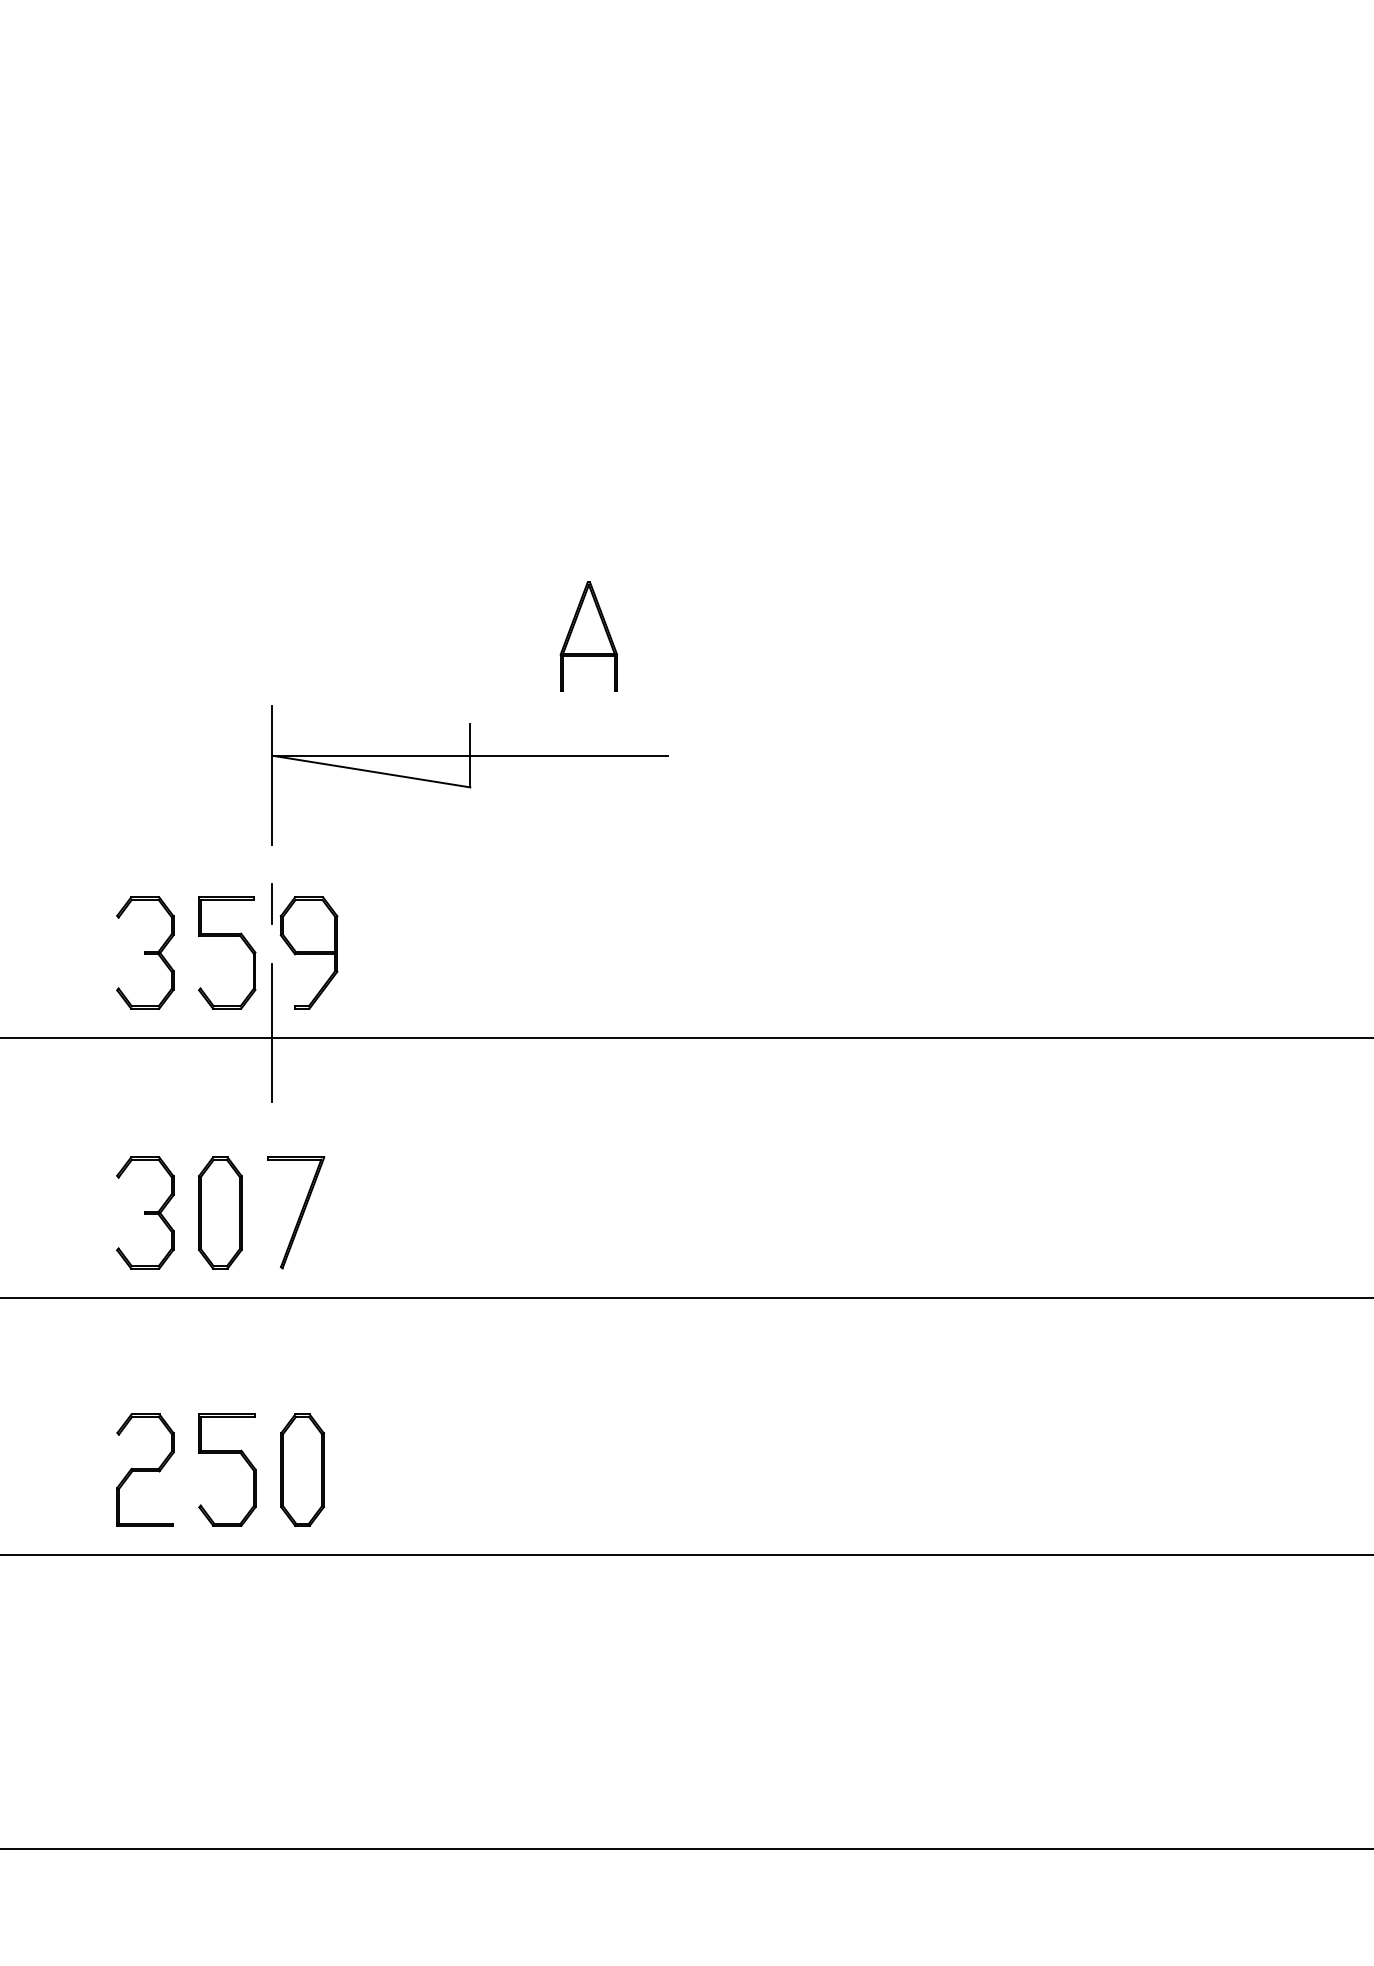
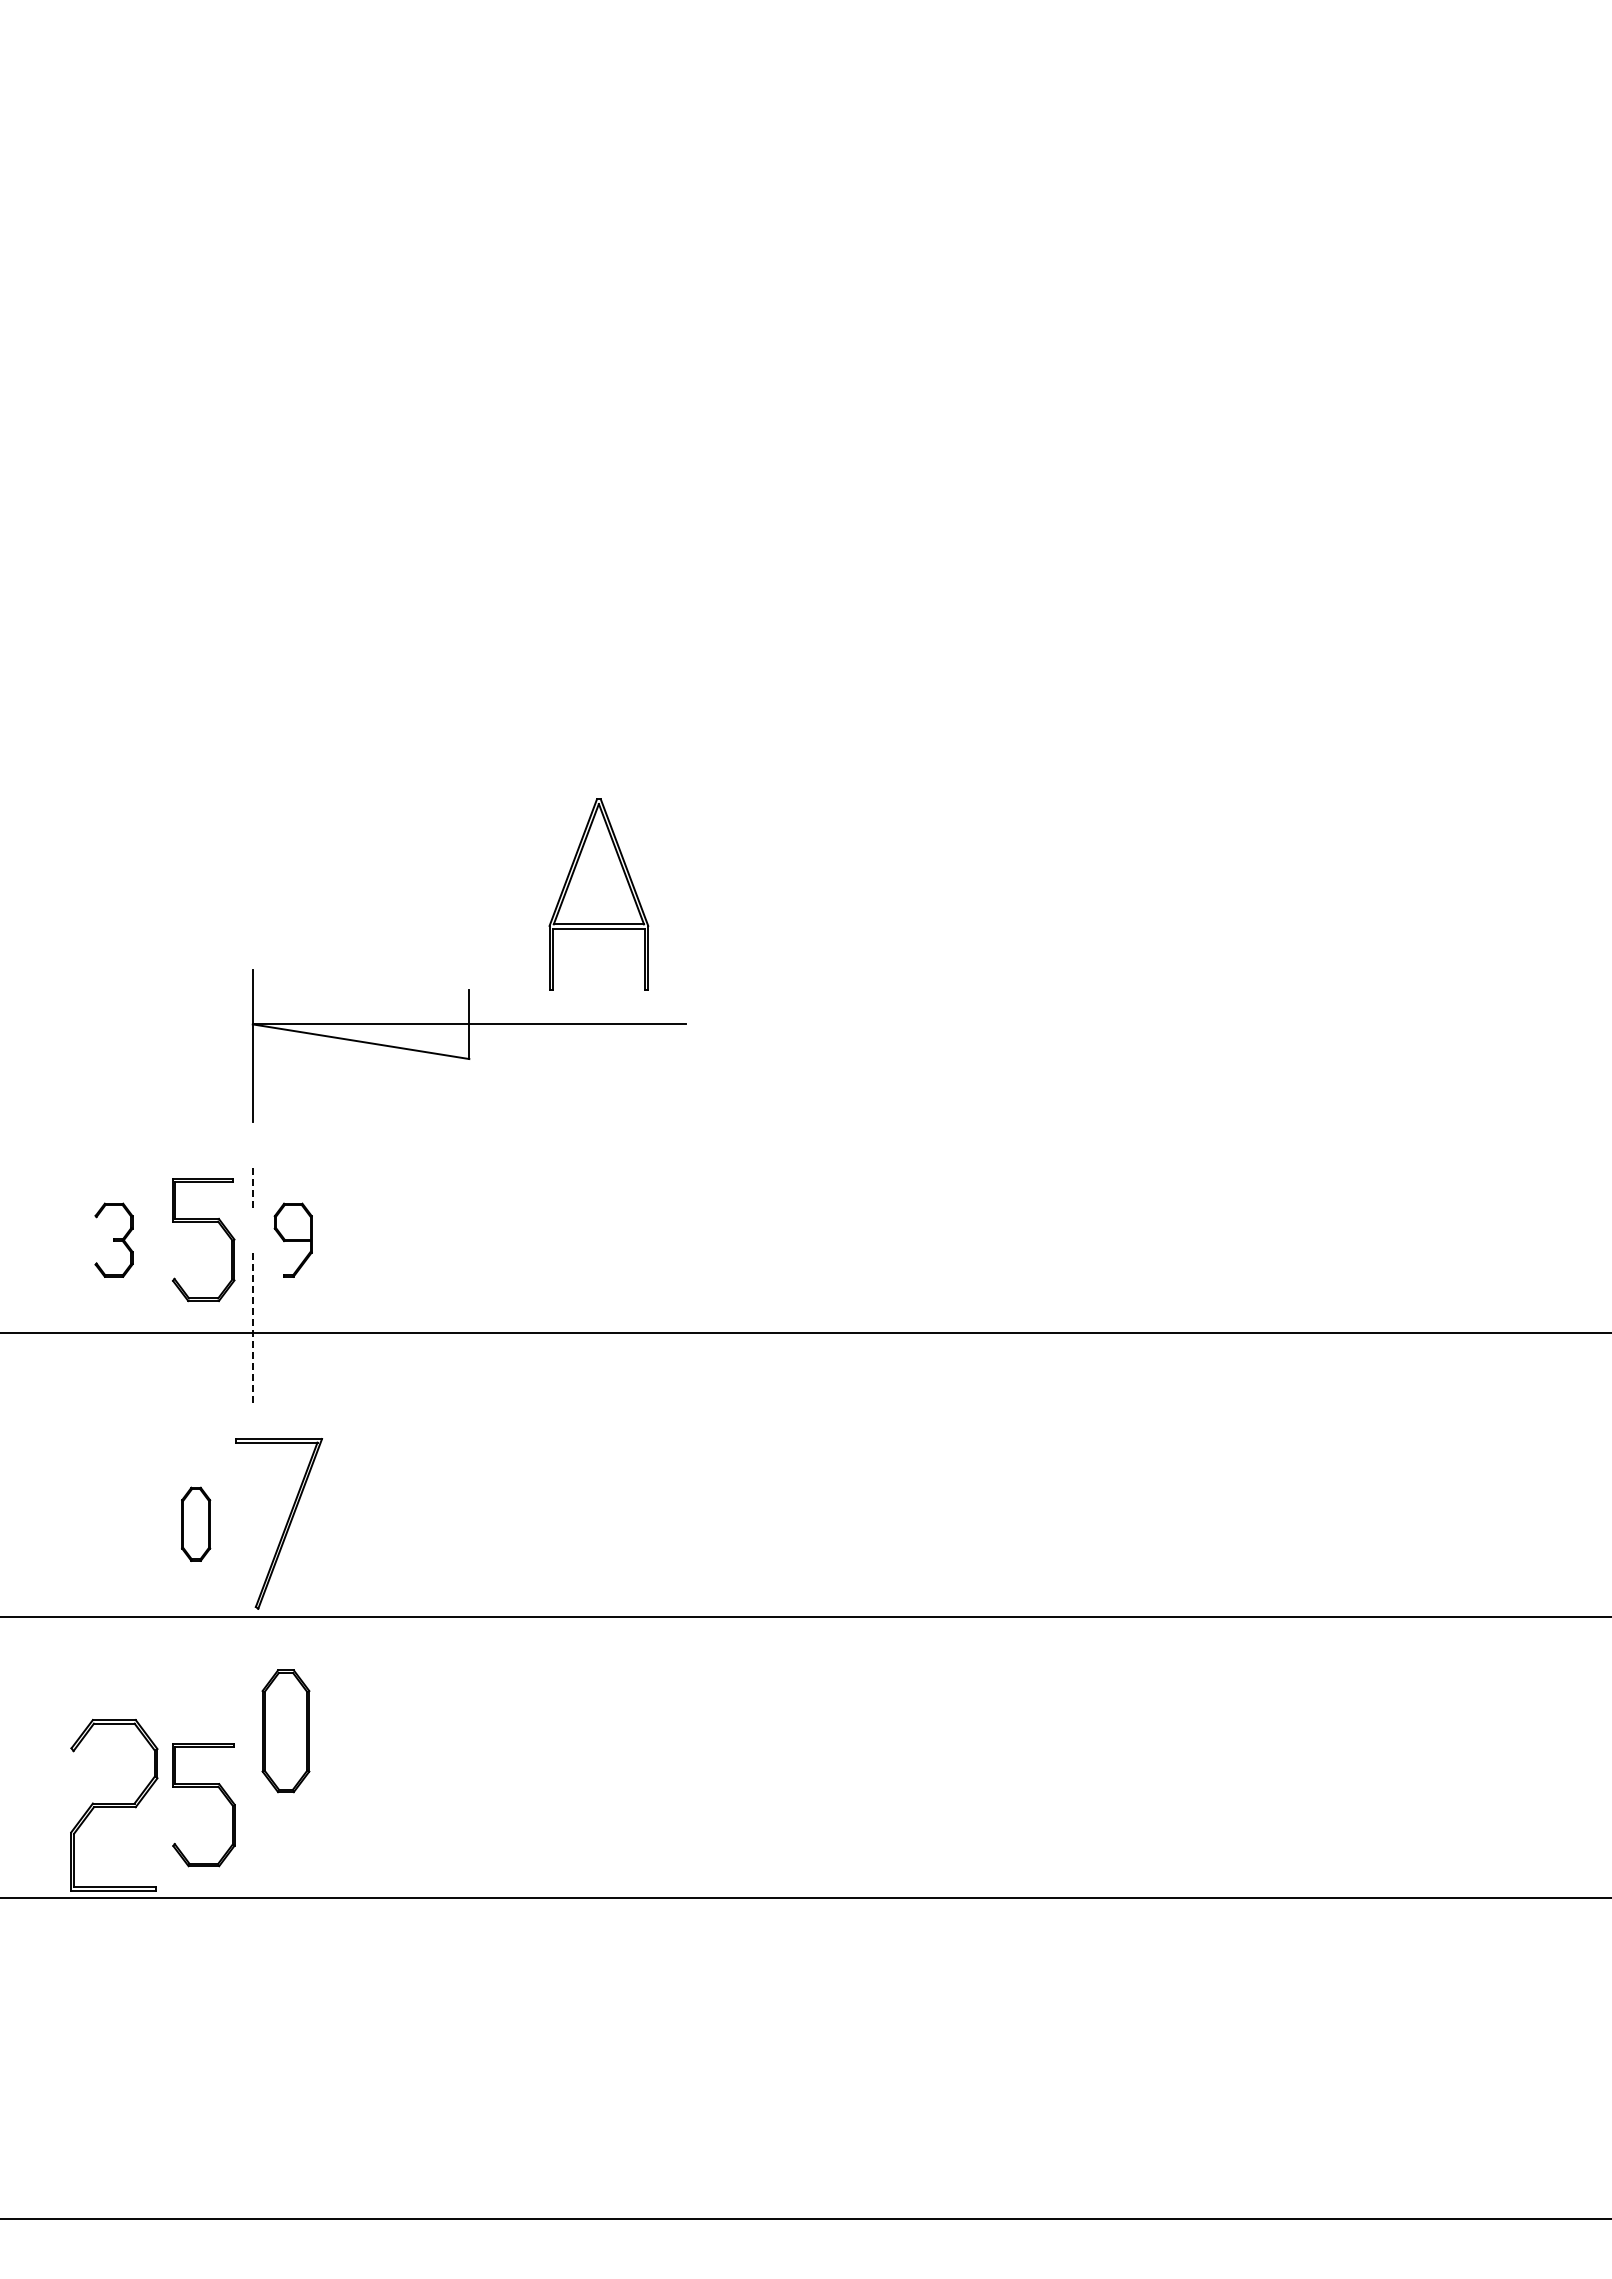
part: (588, 635) -> (598, 893), size x1.6
line: (271, 904) -> (252, 1186), solid -> dashed
part: (144, 953) -> (113, 1240), size x0.6
part: (309, 953) -> (293, 1240), size x0.6
line: (271, 1033) -> (252, 1327), solid -> dashed
part: (295, 1212) -> (278, 1523), size x1.4
part: (144, 1213) -> (113, 1524), removed
part: (219, 1213) -> (195, 1524), size x0.6
part: (145, 1469) -> (114, 1804), size x1.4
part: (302, 1470) -> (285, 1731), moved

